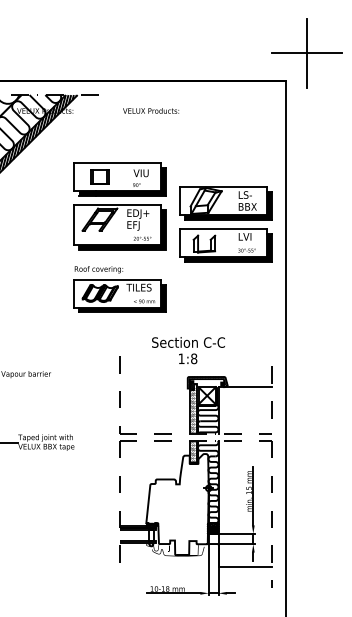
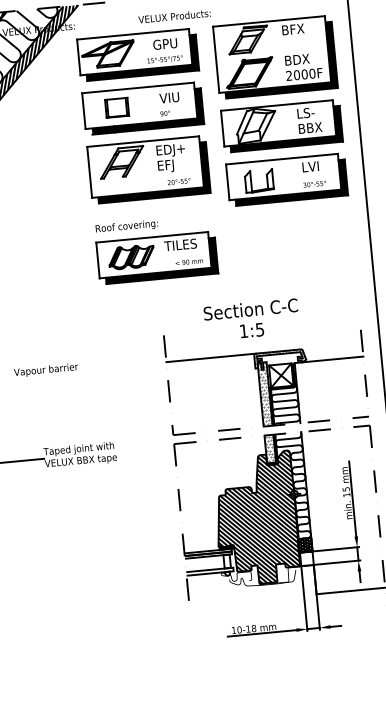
part: (119, 137) -> (137, 54), added
part: (225, 149) -> (274, 57), added
text: (194, 358) -> (260, 329), 1:8 -> 1:5
line: (154, 377) -> (211, 358), added
hatch: (177, 504) -> (256, 518), added

